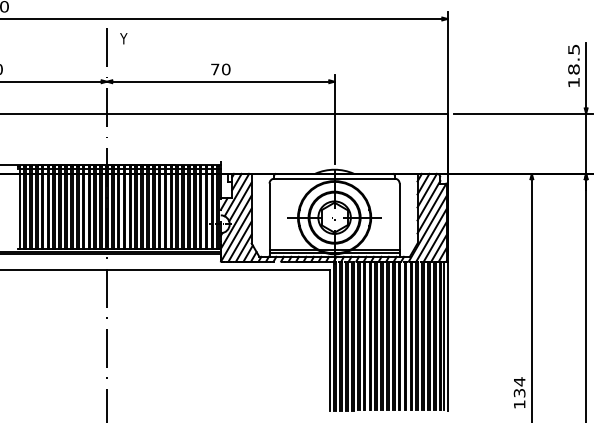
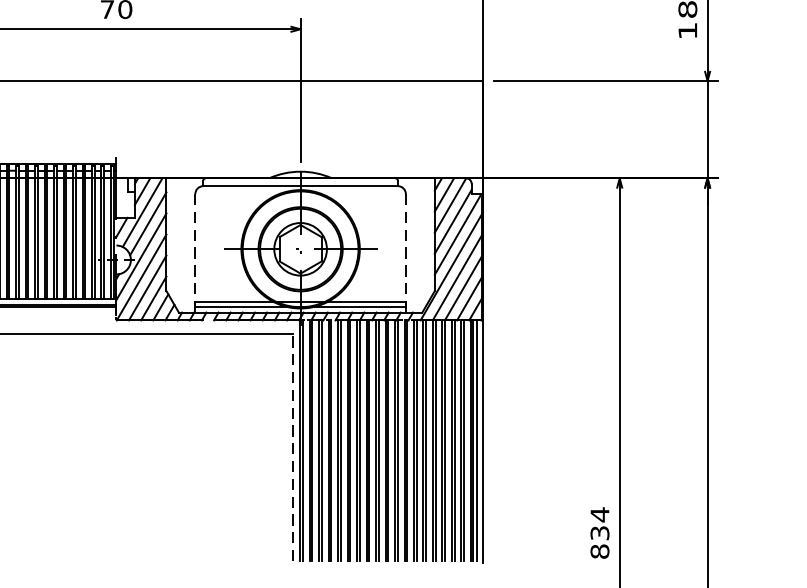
line: (269, 220) -> (195, 253), solid -> dashed
line: (399, 220) -> (405, 253), solid -> dashed
line: (329, 339) -> (292, 446), solid -> dashed
text: (519, 404) -> (599, 551), 134 -> 834

